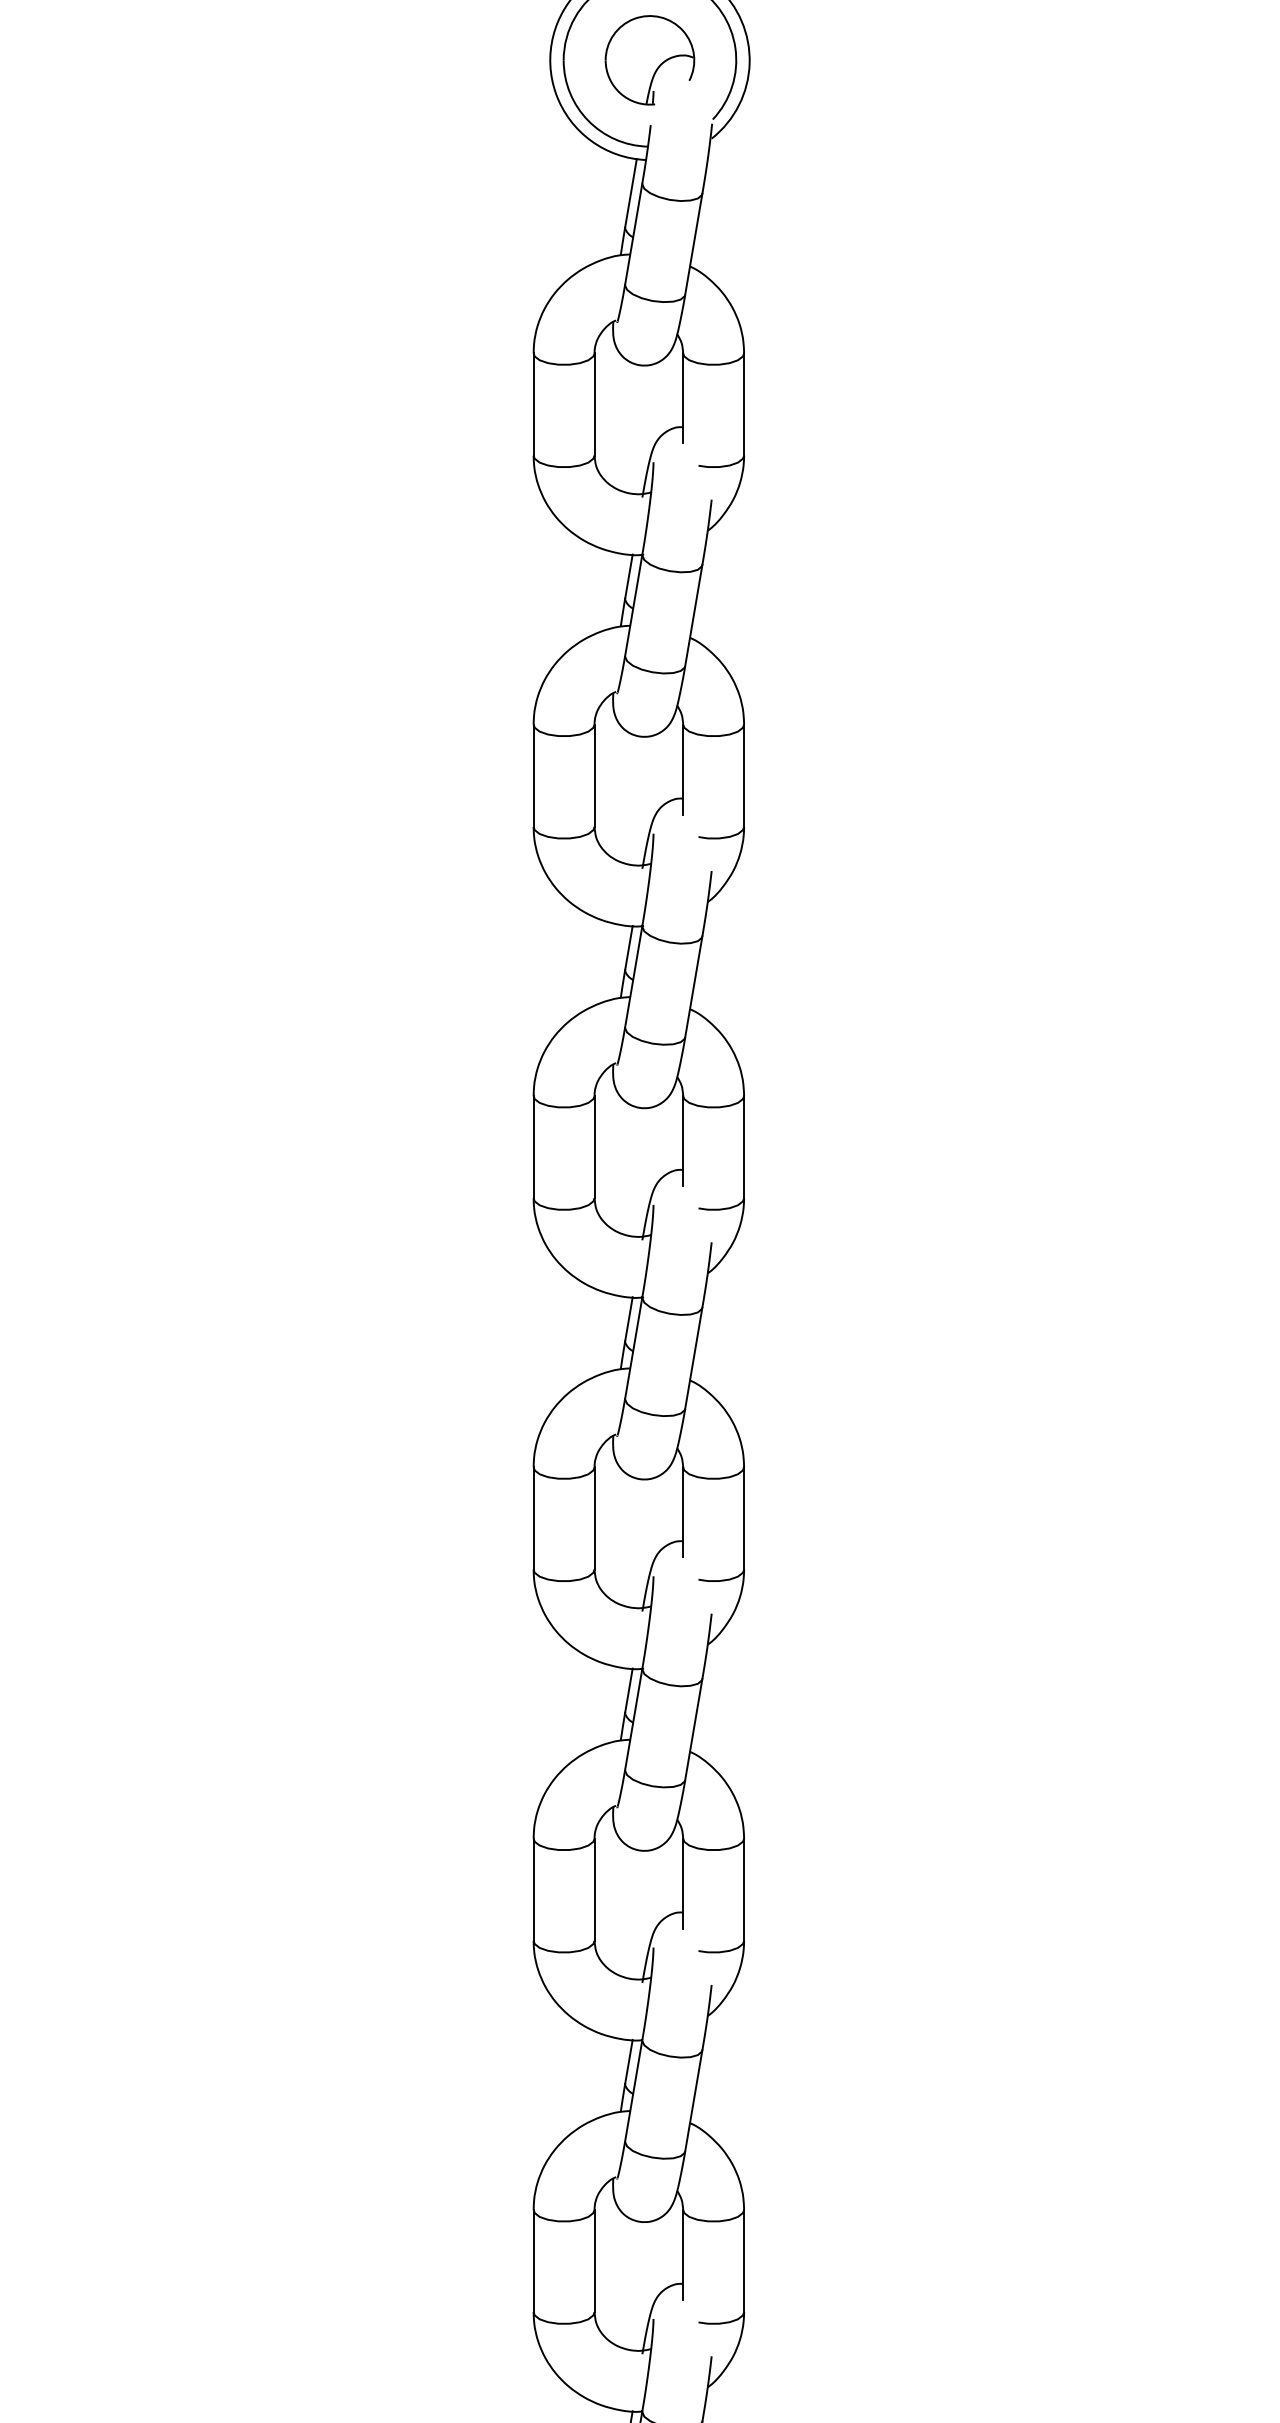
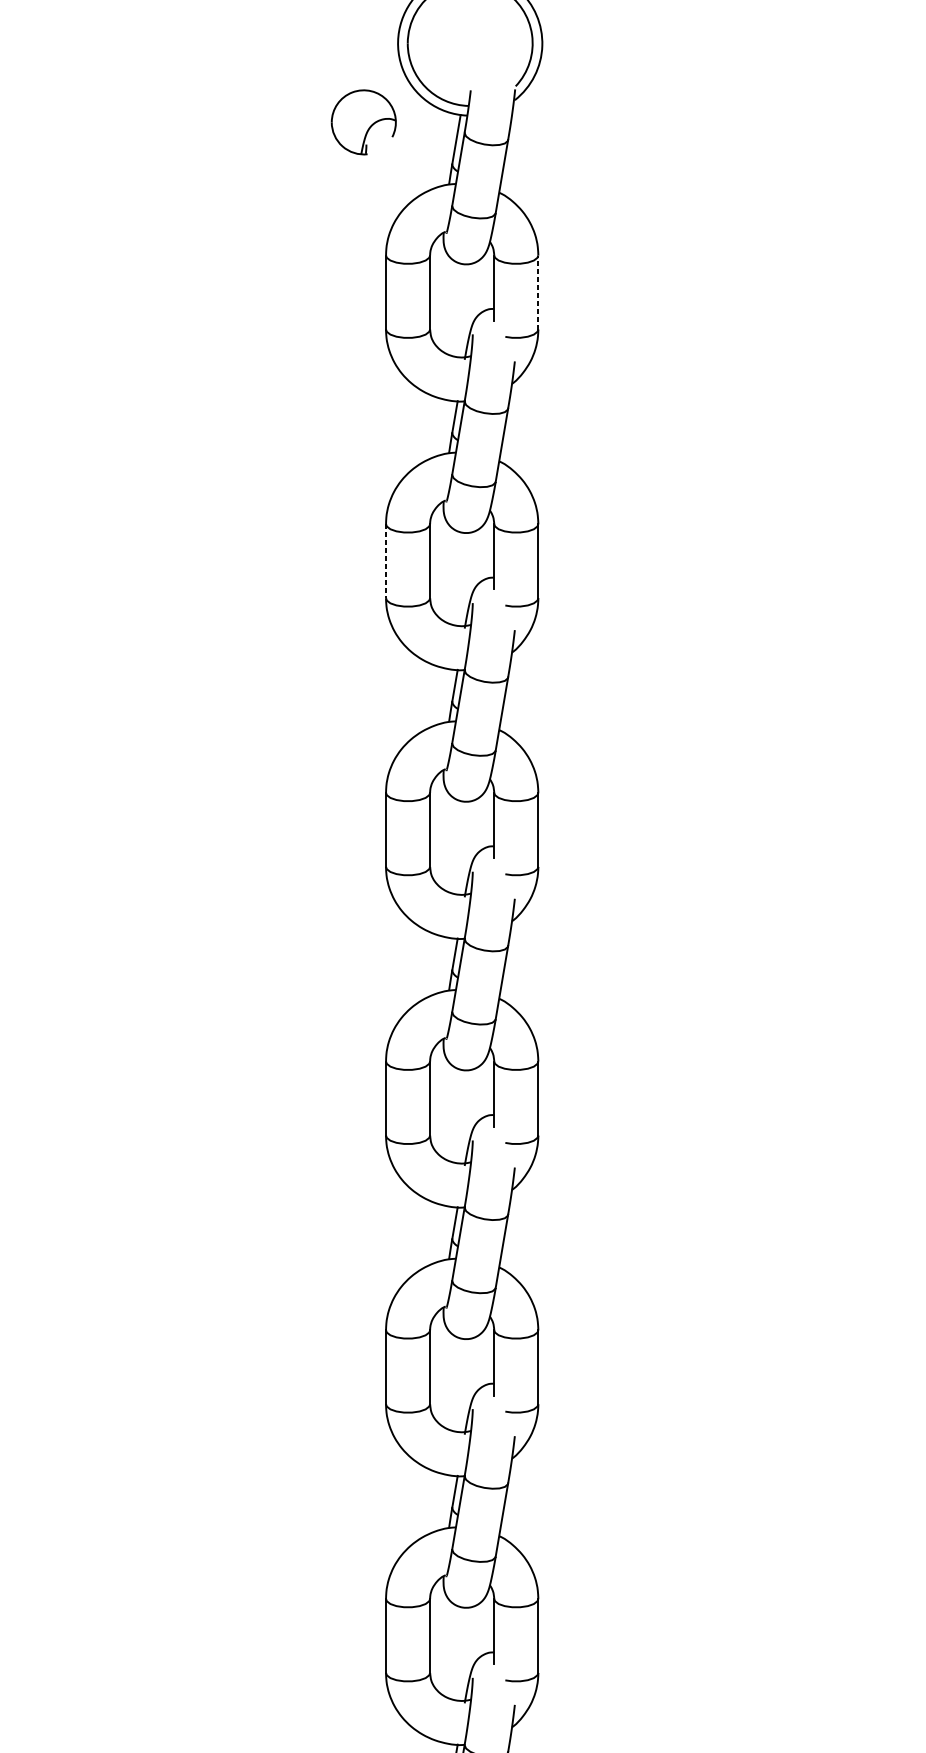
part: (649, 60) -> (363, 122), moved
line: (744, 403) -> (538, 291), solid -> dashed
line: (533, 776) -> (385, 561), solid -> dashed

